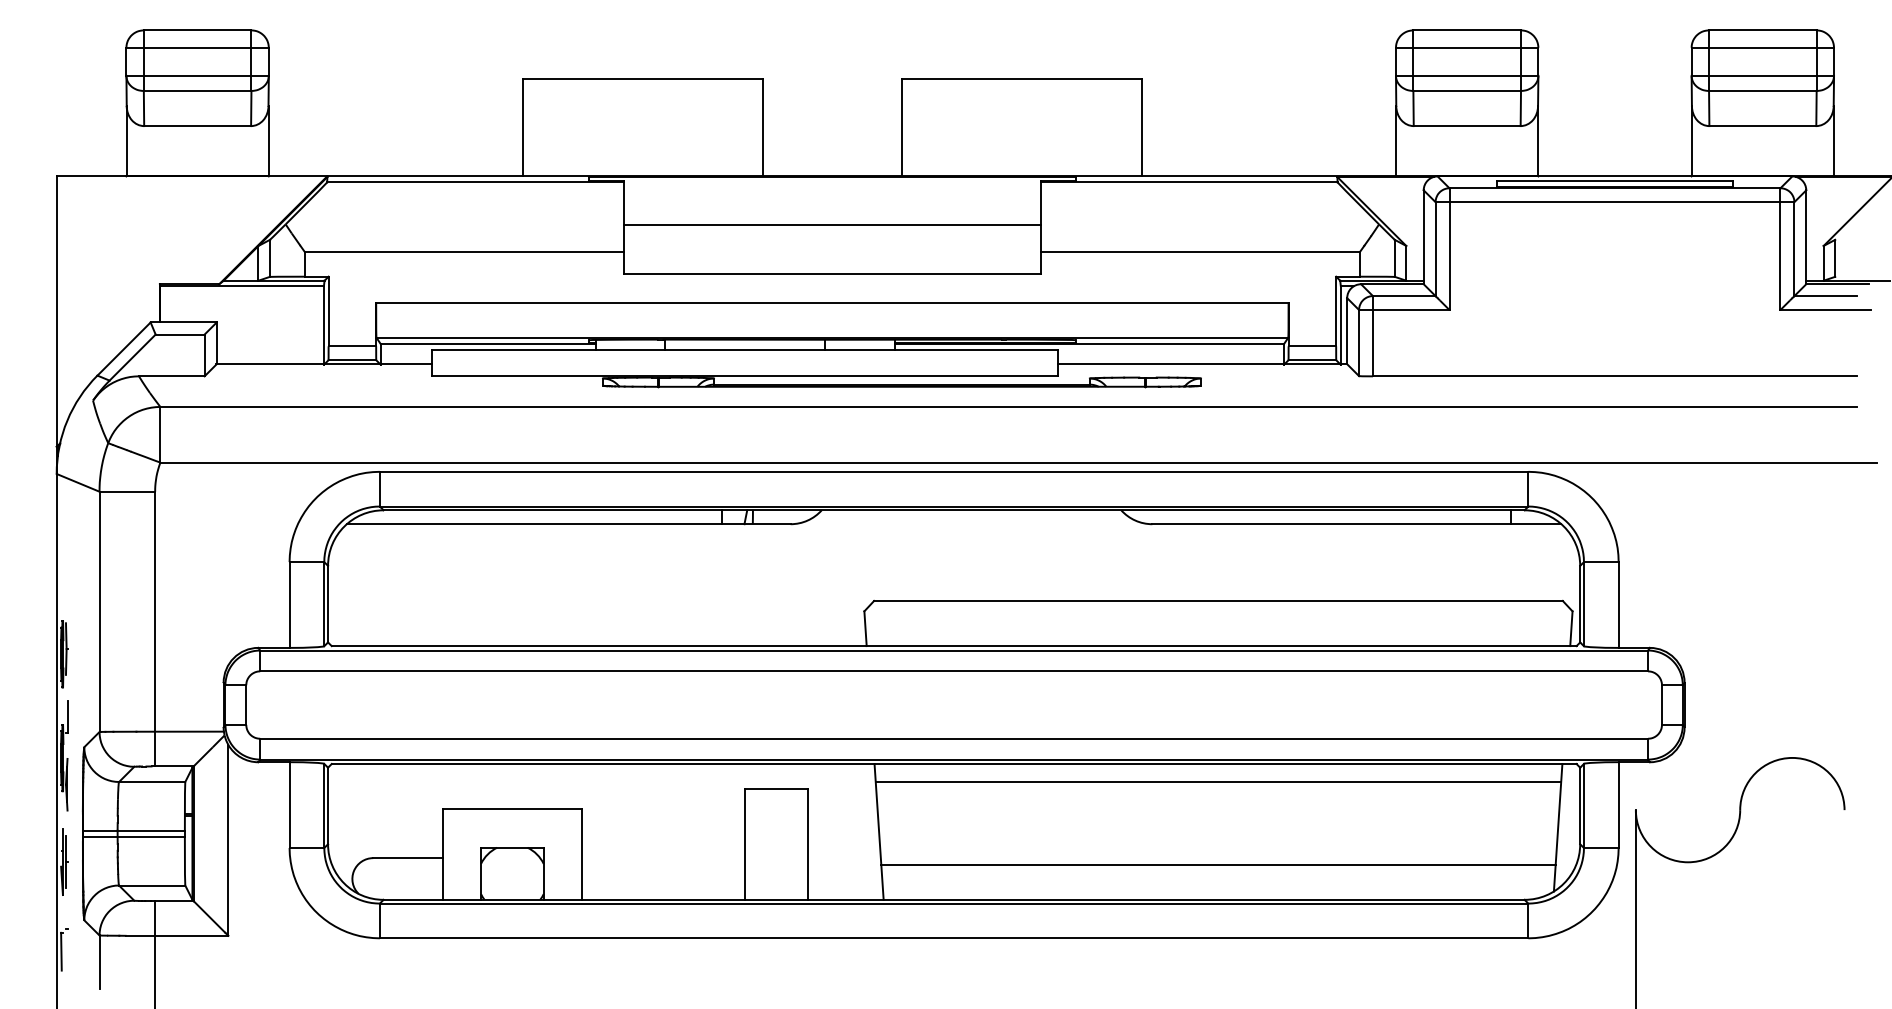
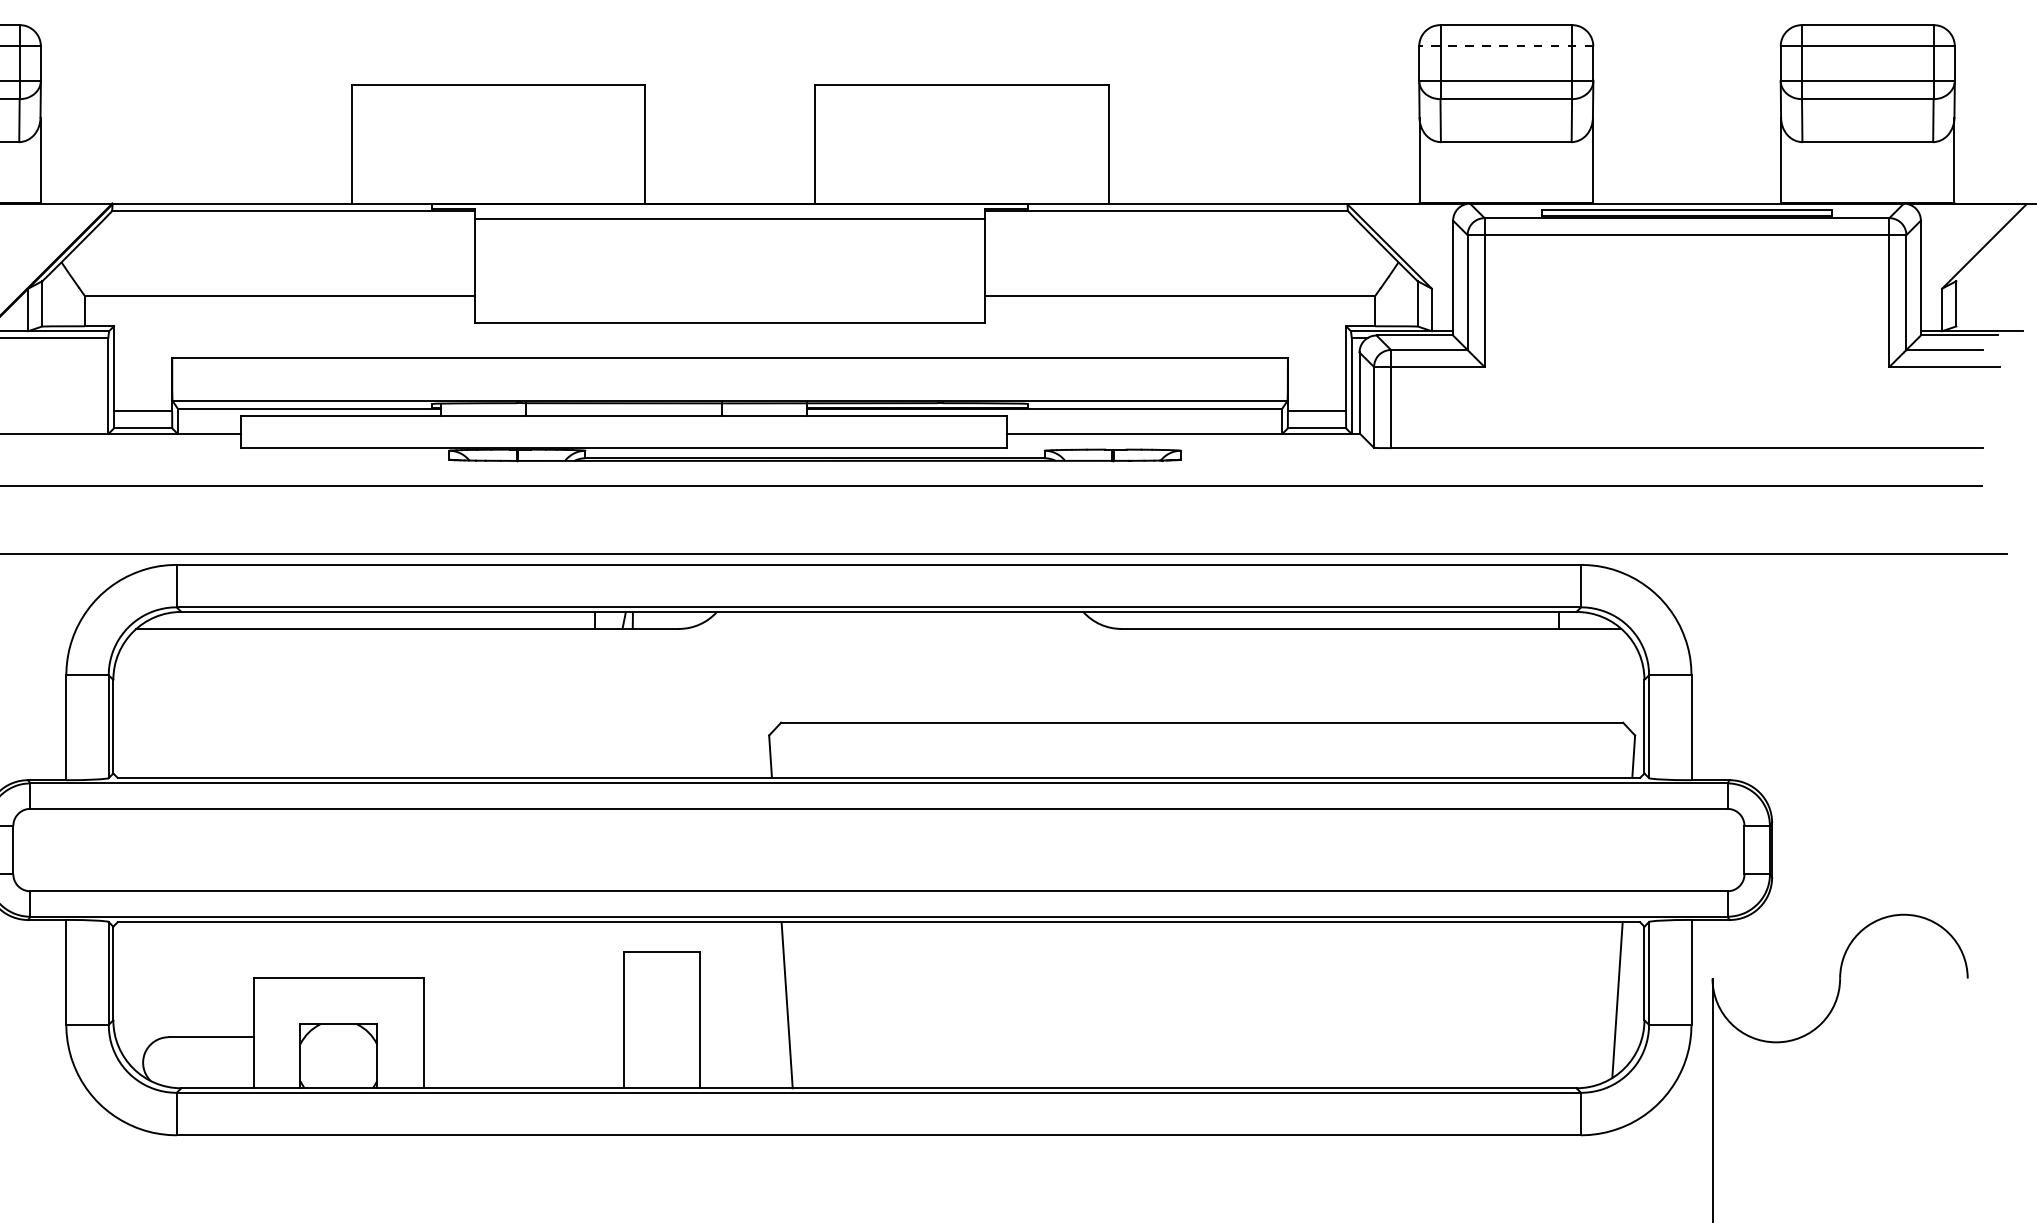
line: (1466, 47) -> (1505, 46), solid -> dashed
line: (832, 225) -> (730, 219), moved
line: (1218, 781) -> (1202, 943), removed
line: (1218, 864) -> (1202, 1045), removed

